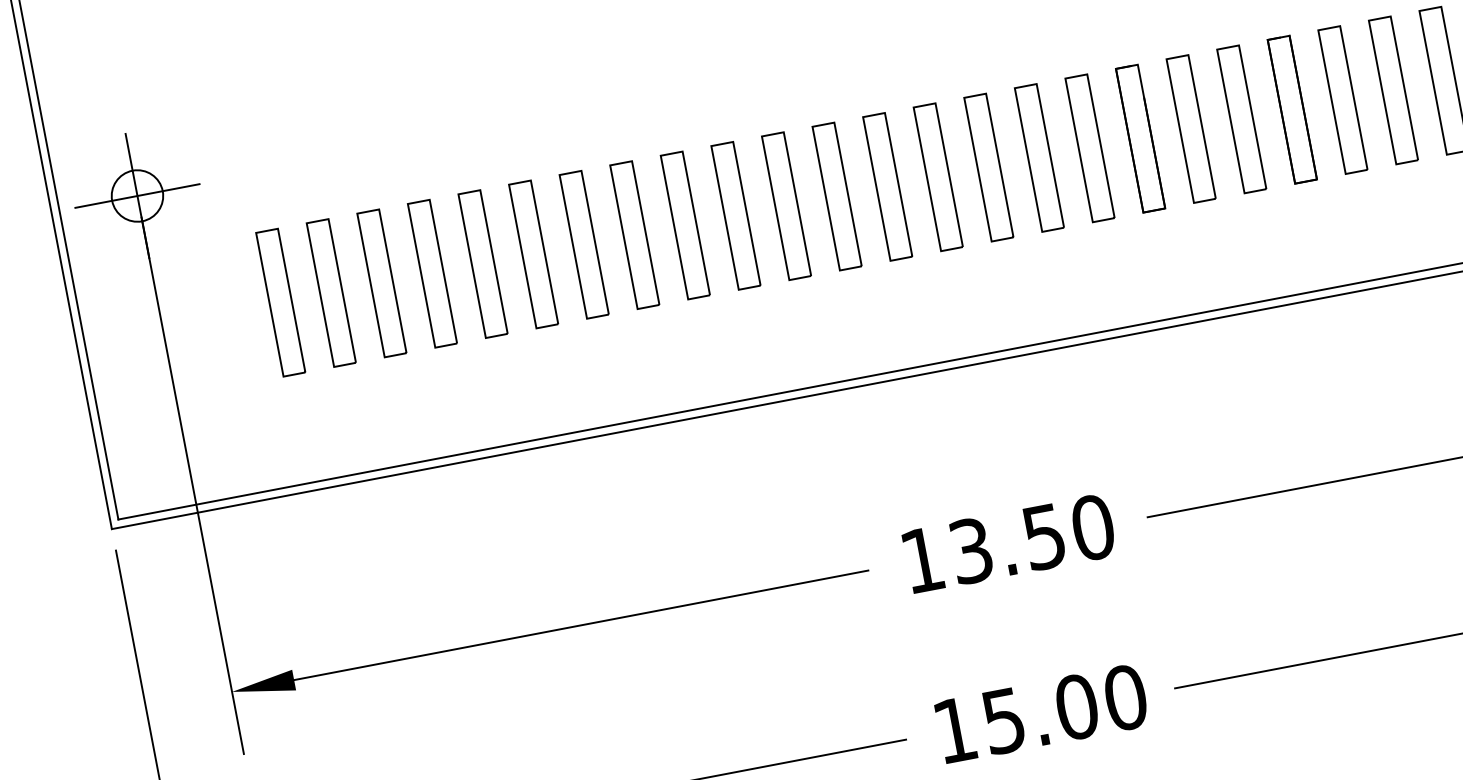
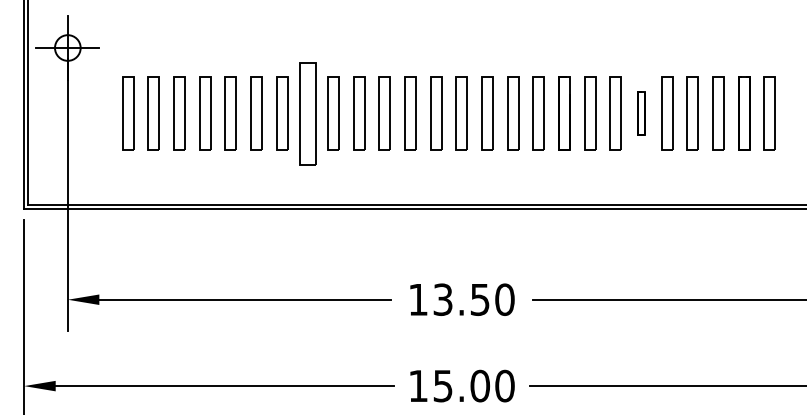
part: (1292, 109) -> (641, 113), size x0.6
part: (634, 234) -> (307, 113), size x1.4

